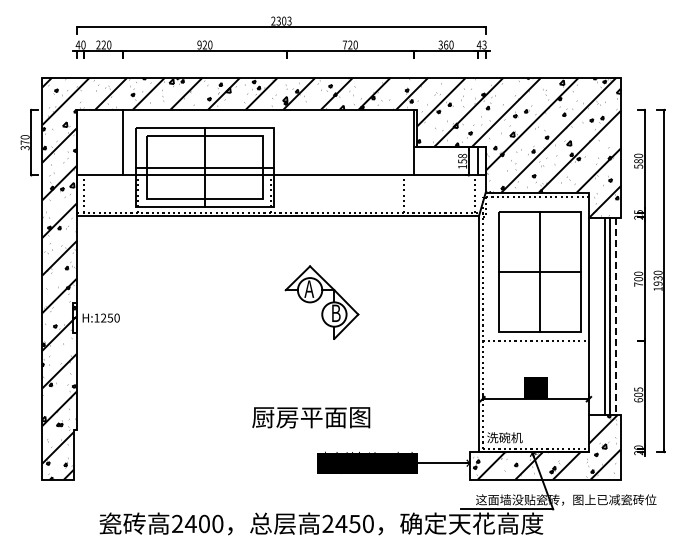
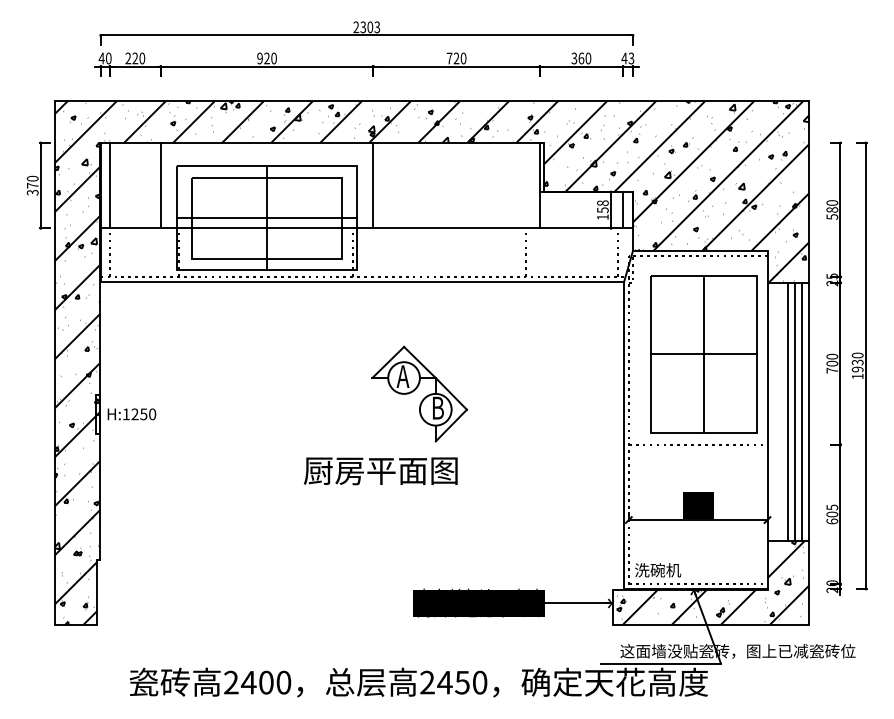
line: (84, 142) -> (110, 185), added
line: (286, 142) -> (373, 185), added
line: (615, 316) -> (802, 412), dashed -> solid
line: (620, 316) -> (808, 412), added
text: (311, 417) -> (381, 470), moved

